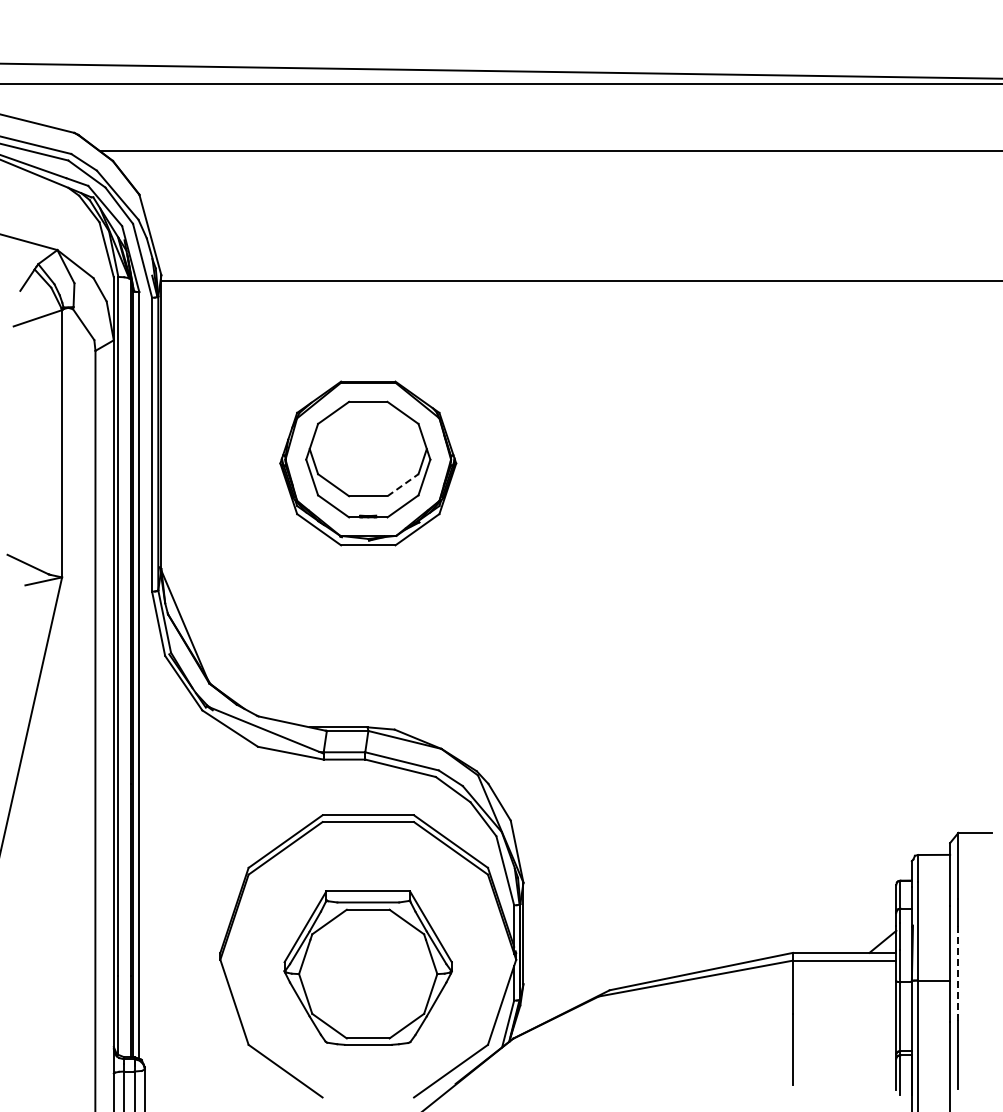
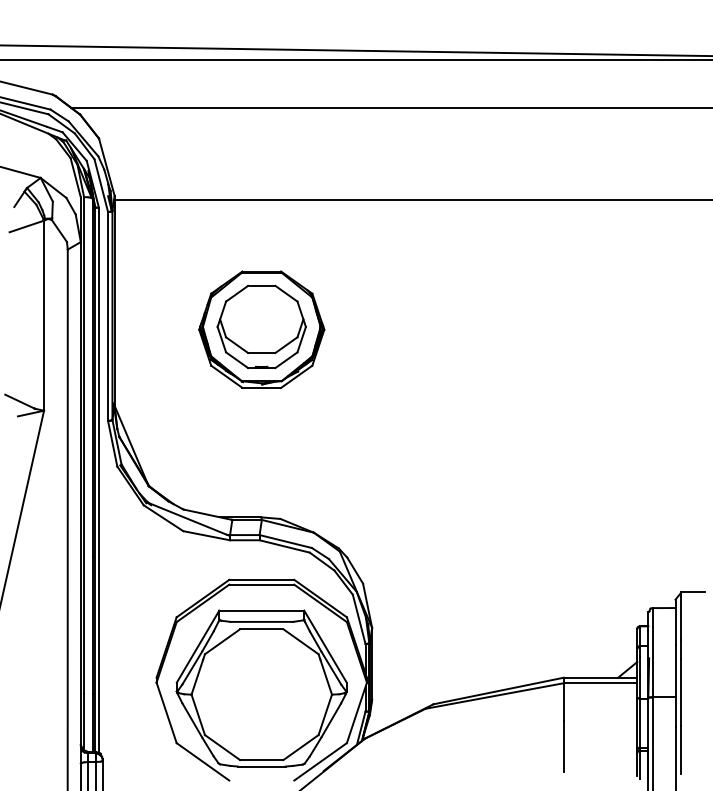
line: (403, 484) -> (286, 344), dashed -> solid
part: (367, 967) -> (261, 688), size x1.43
line: (958, 973) -> (681, 692), dashed -> solid

